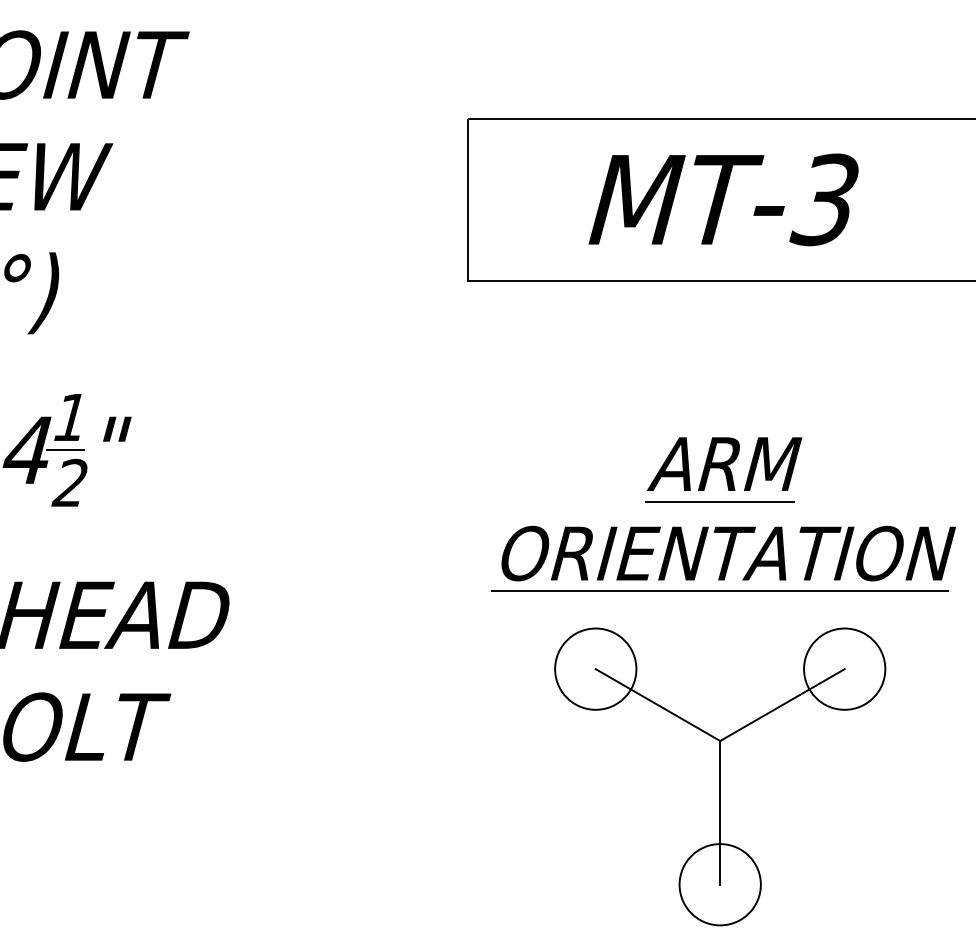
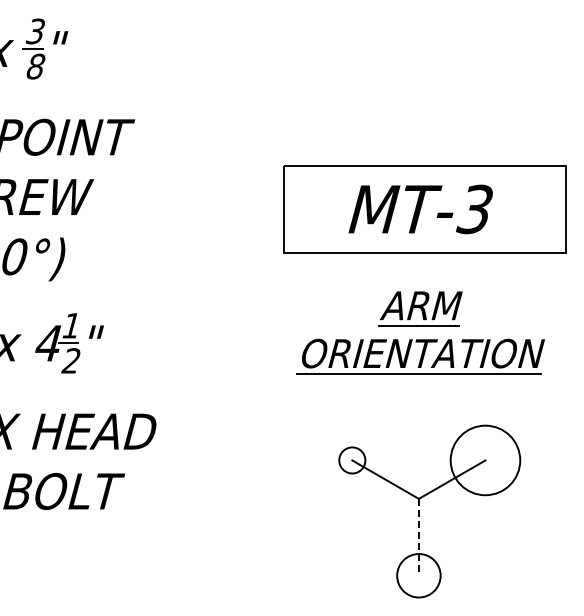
part: (723, 514) -> (420, 332), moved
circle: (596, 669) -> (352, 460), size x0.6
circle: (844, 669) -> (485, 460), size x1.6
line: (719, 813) -> (418, 537), solid -> dashed

